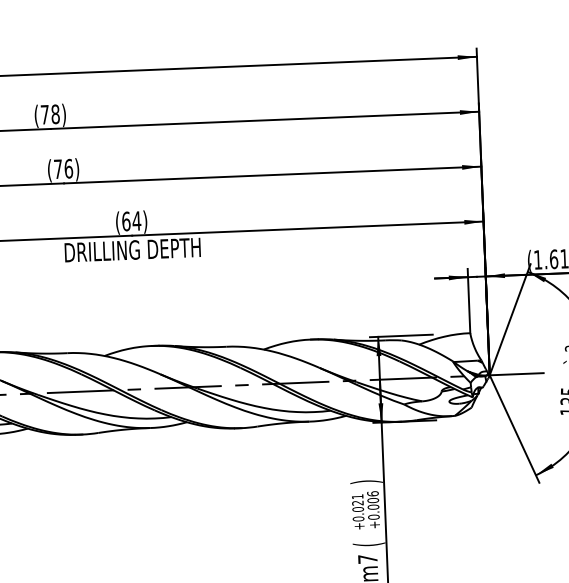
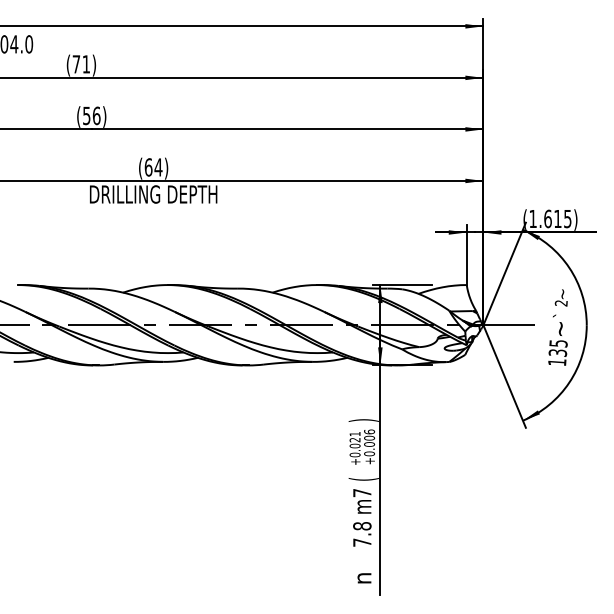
text: (55, 114) -> (86, 64), (78) -> (71)
text: (57, 169) -> (86, 116), (76) -> (56)

